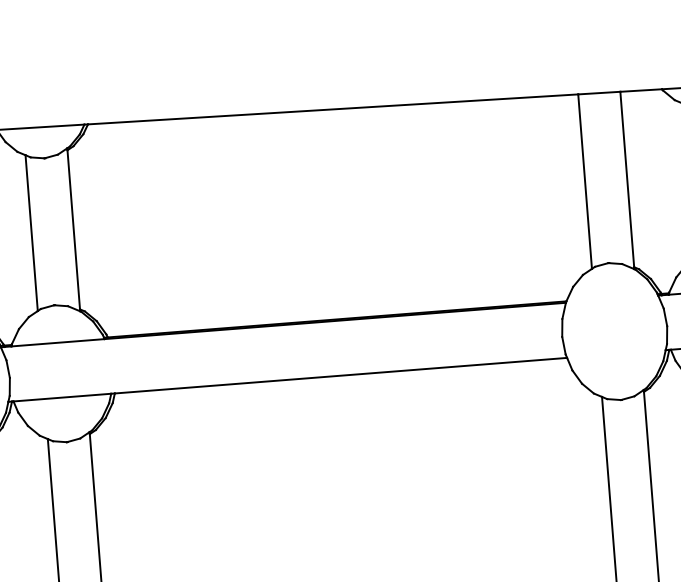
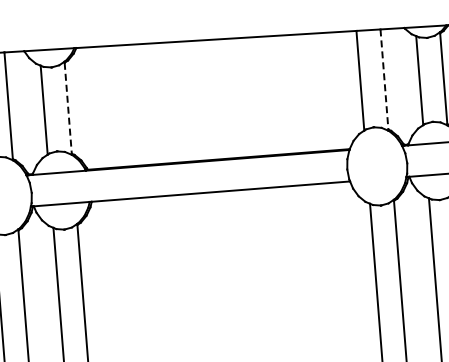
line: (627, 181) -> (384, 80), solid -> dashed
line: (74, 230) -> (68, 108), solid -> dashed

